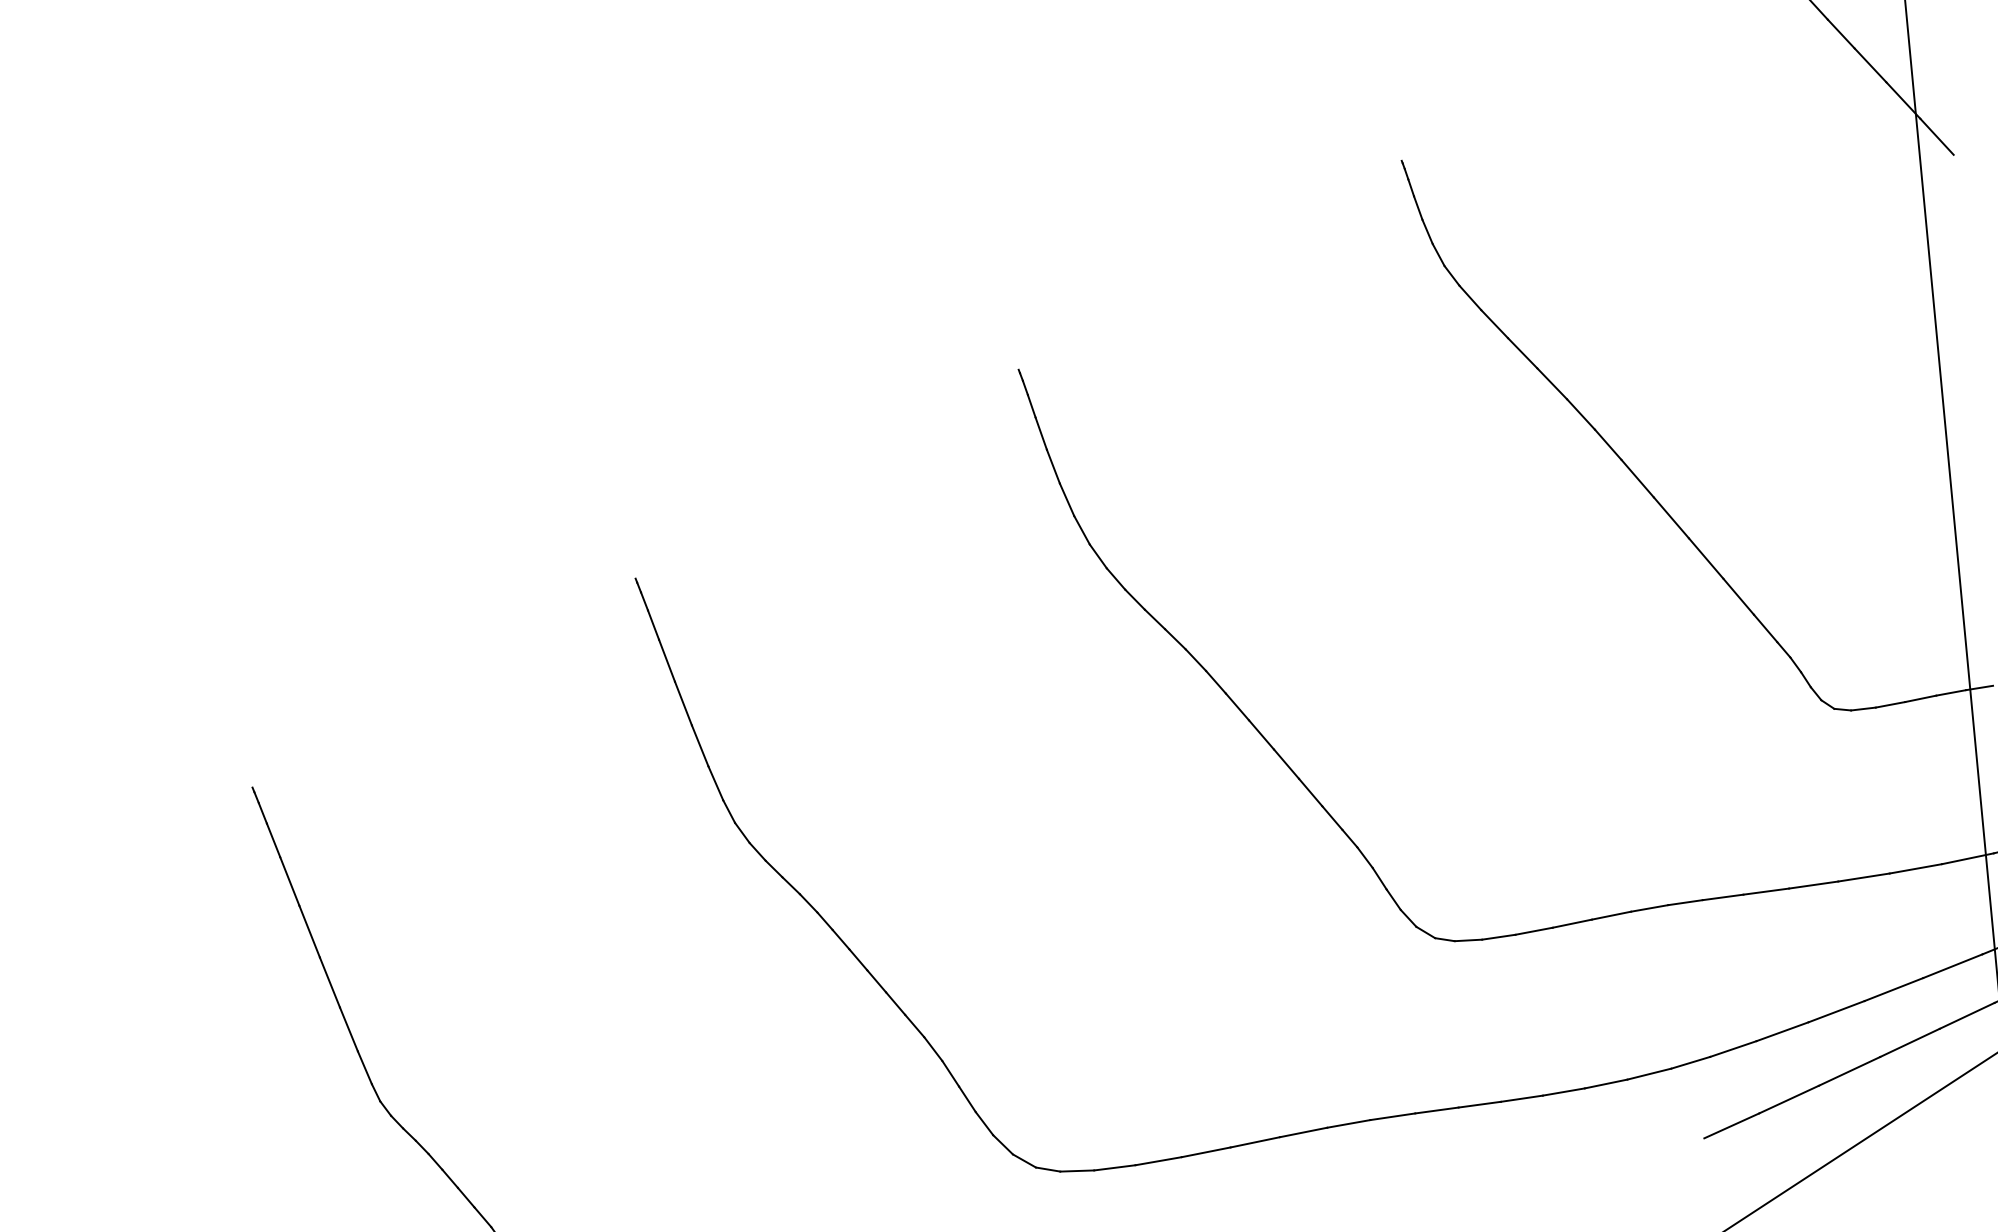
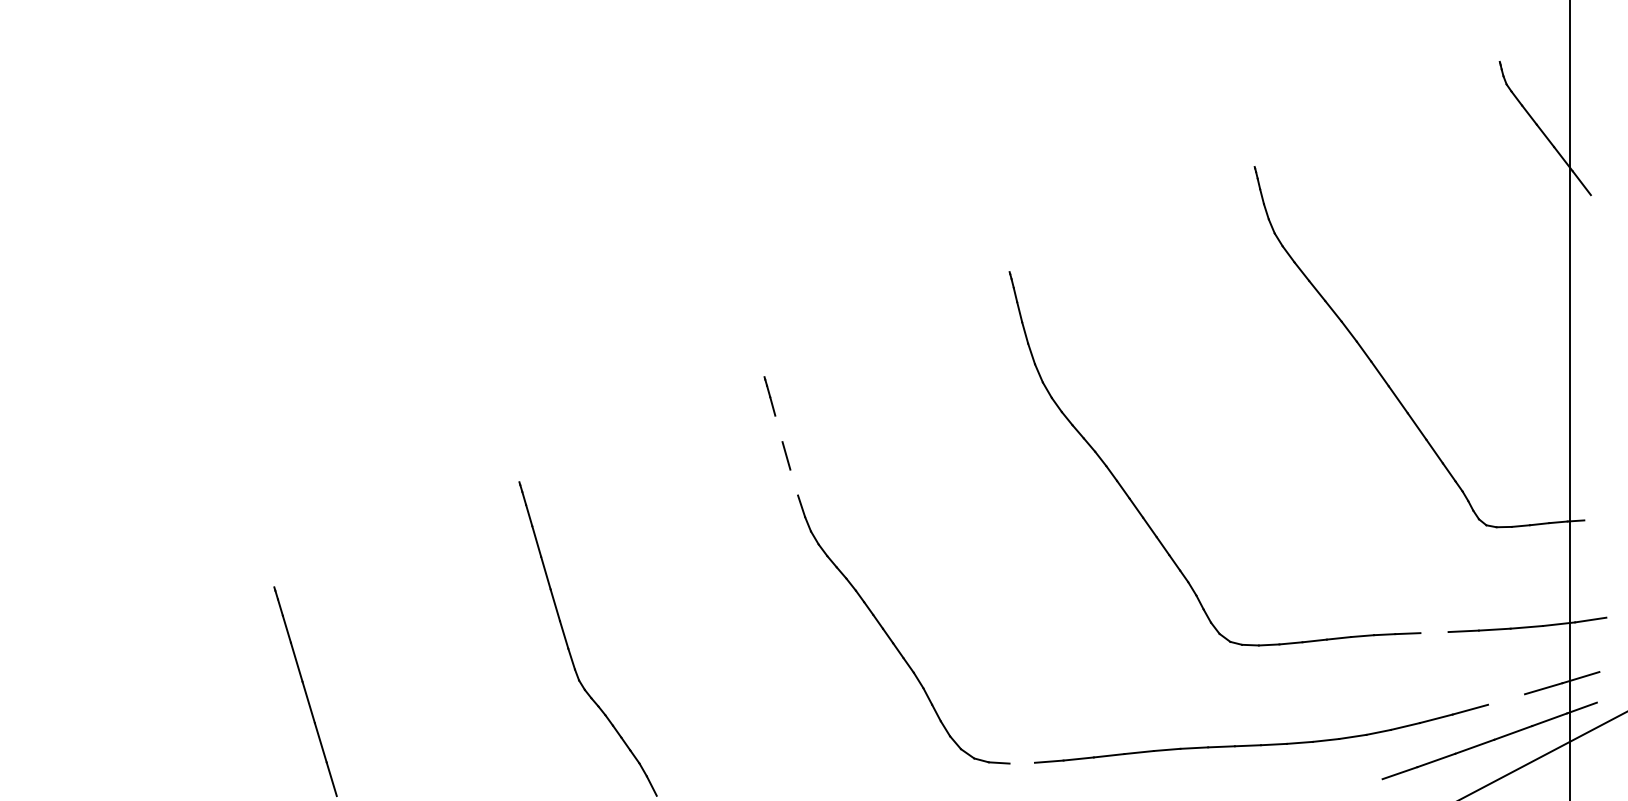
line: (666, 660) -> (778, 428), removed
line: (700, 745) -> (794, 482), removed
line: (1766, 891) -> (1434, 632), removed
line: (1893, 989) -> (1506, 699), removed
line: (1113, 1166) -> (1021, 762), removed

